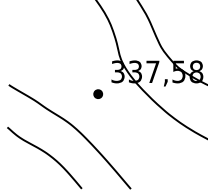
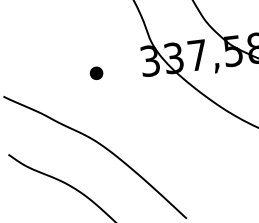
part: (97, 93) -> (95, 72), moved

